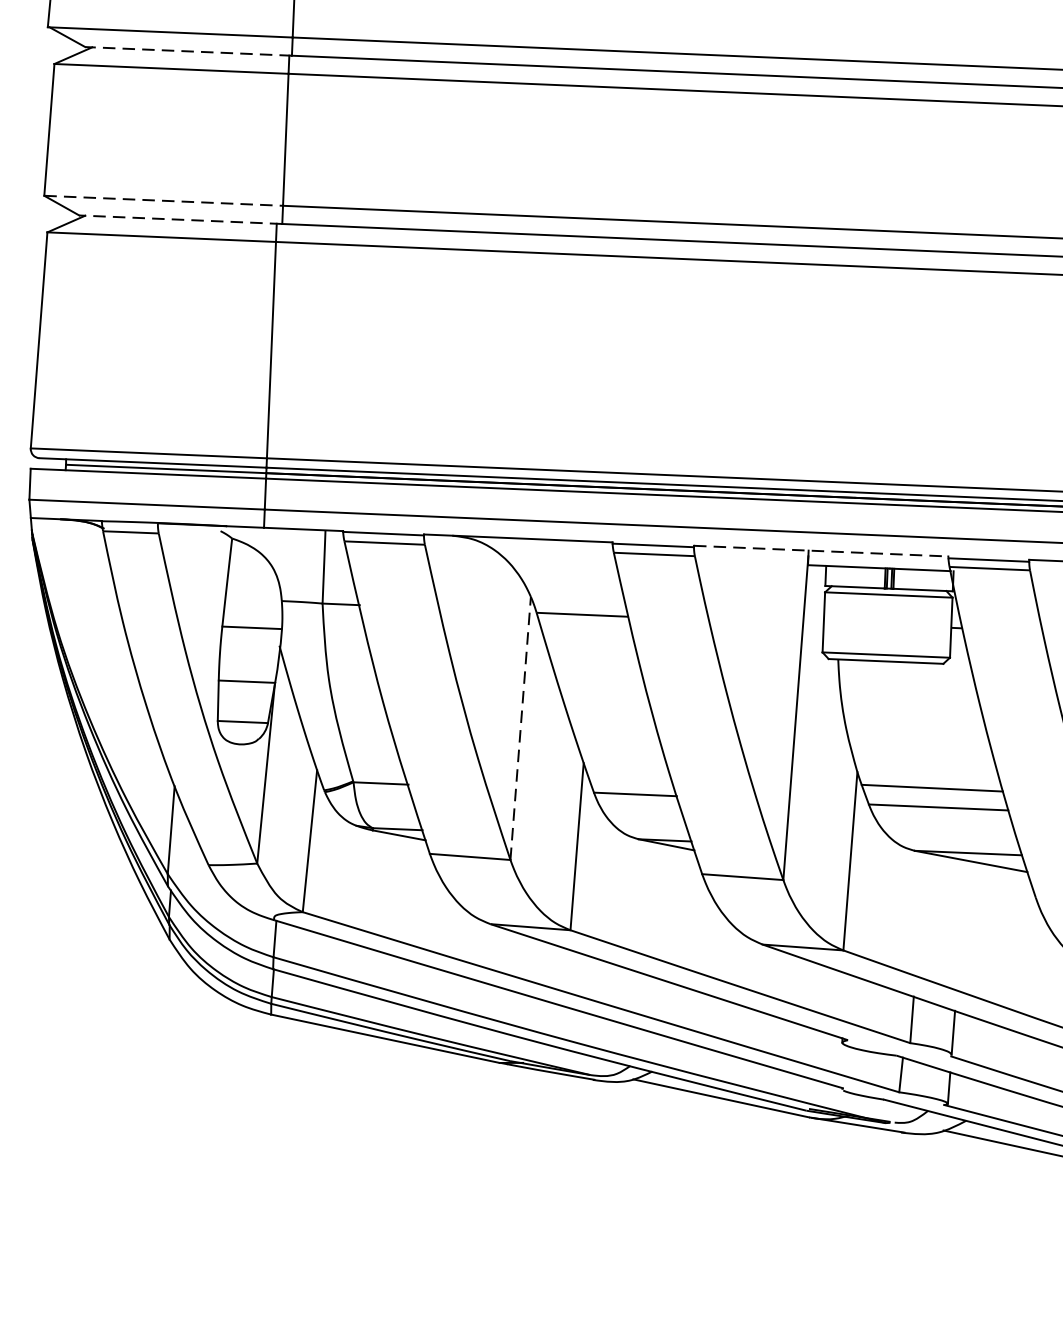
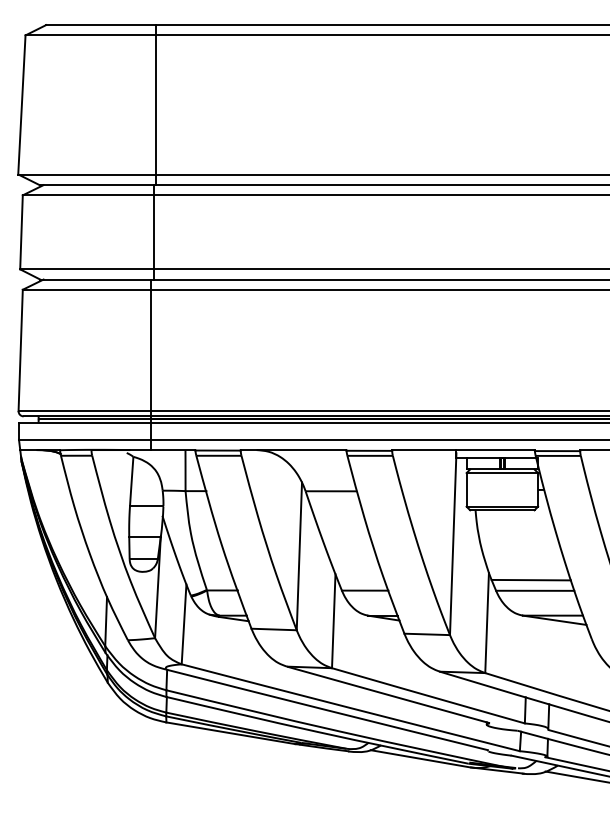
line: (188, 52) -> (97, 185), dashed -> solid
line: (164, 201) -> (87, 269), dashed -> solid
line: (181, 219) -> (97, 279), dashed -> solid
line: (821, 551) -> (463, 450), dashed -> solid
line: (520, 728) -> (299, 556), dashed -> solid

